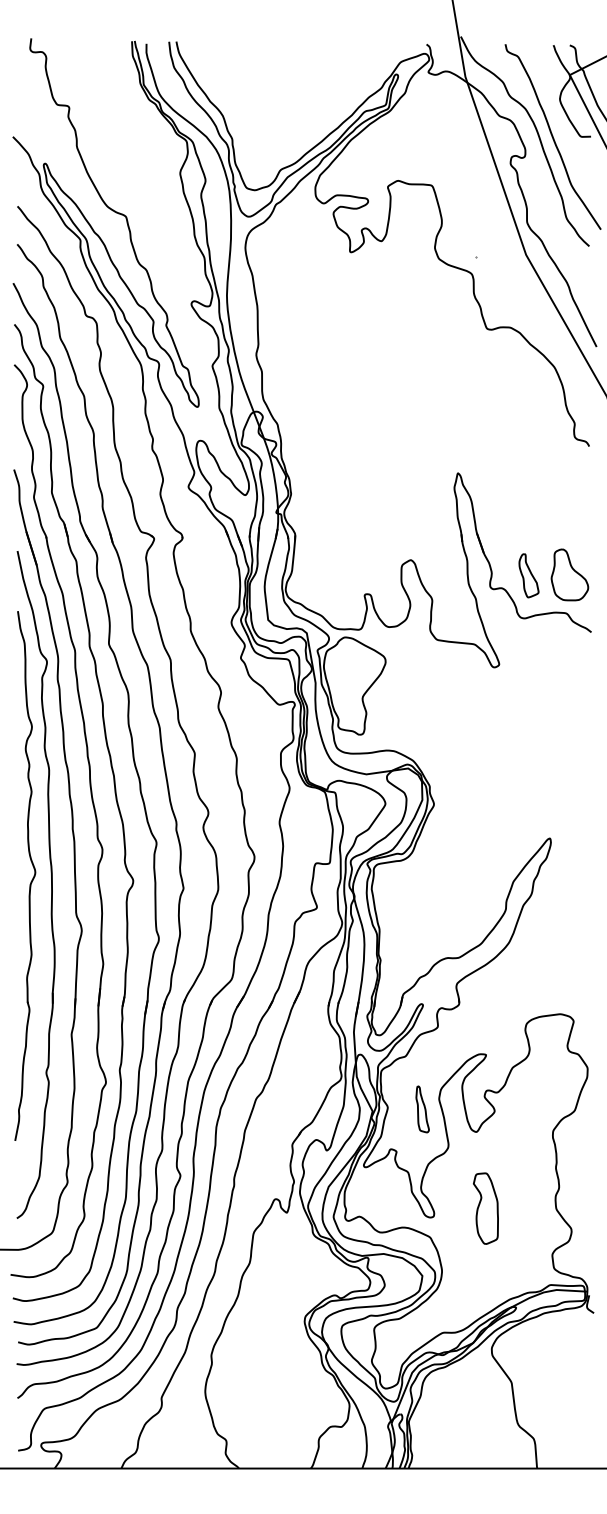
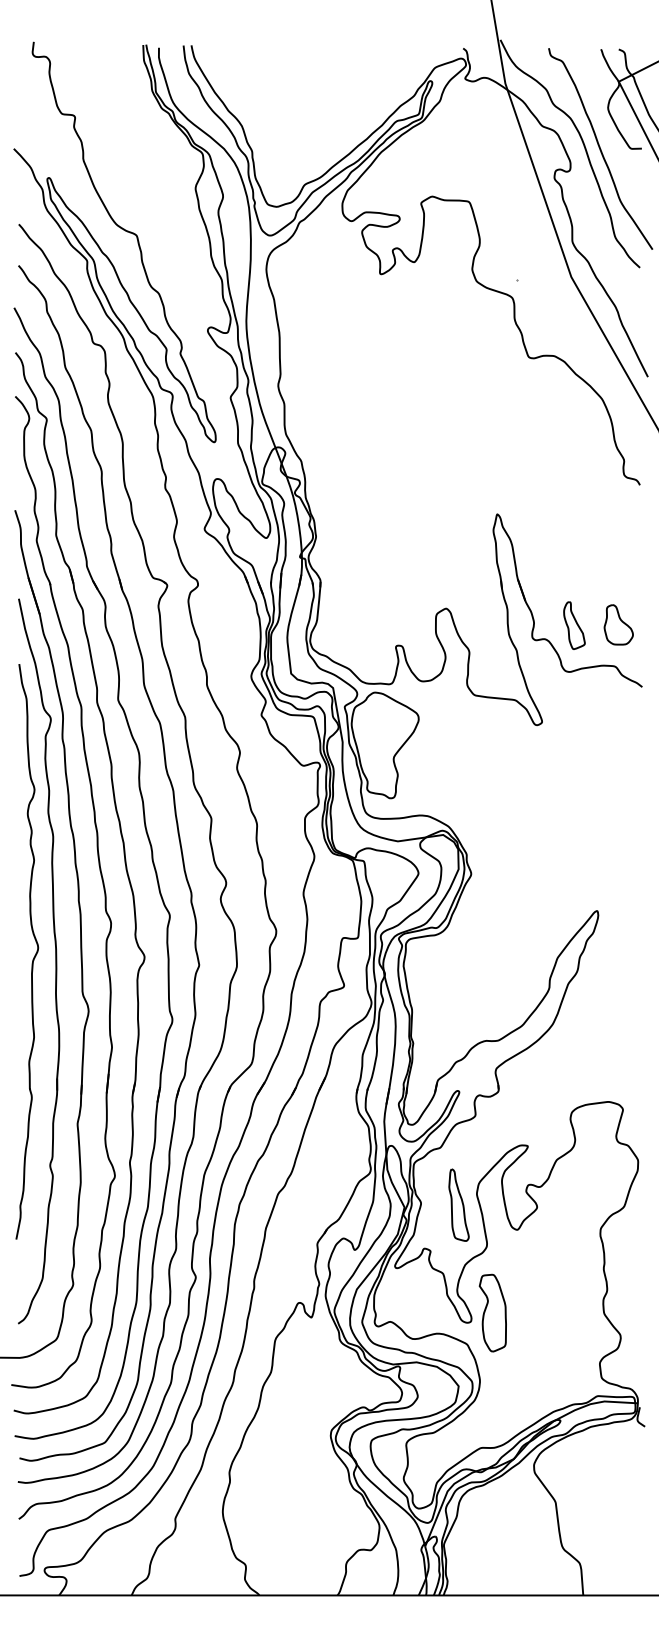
part: (569, 575) -> (618, 625), size x0.71
part: (422, 1109) -> (458, 1205), size x1.43
part: (485, 1208) -> (492, 1312), moved

